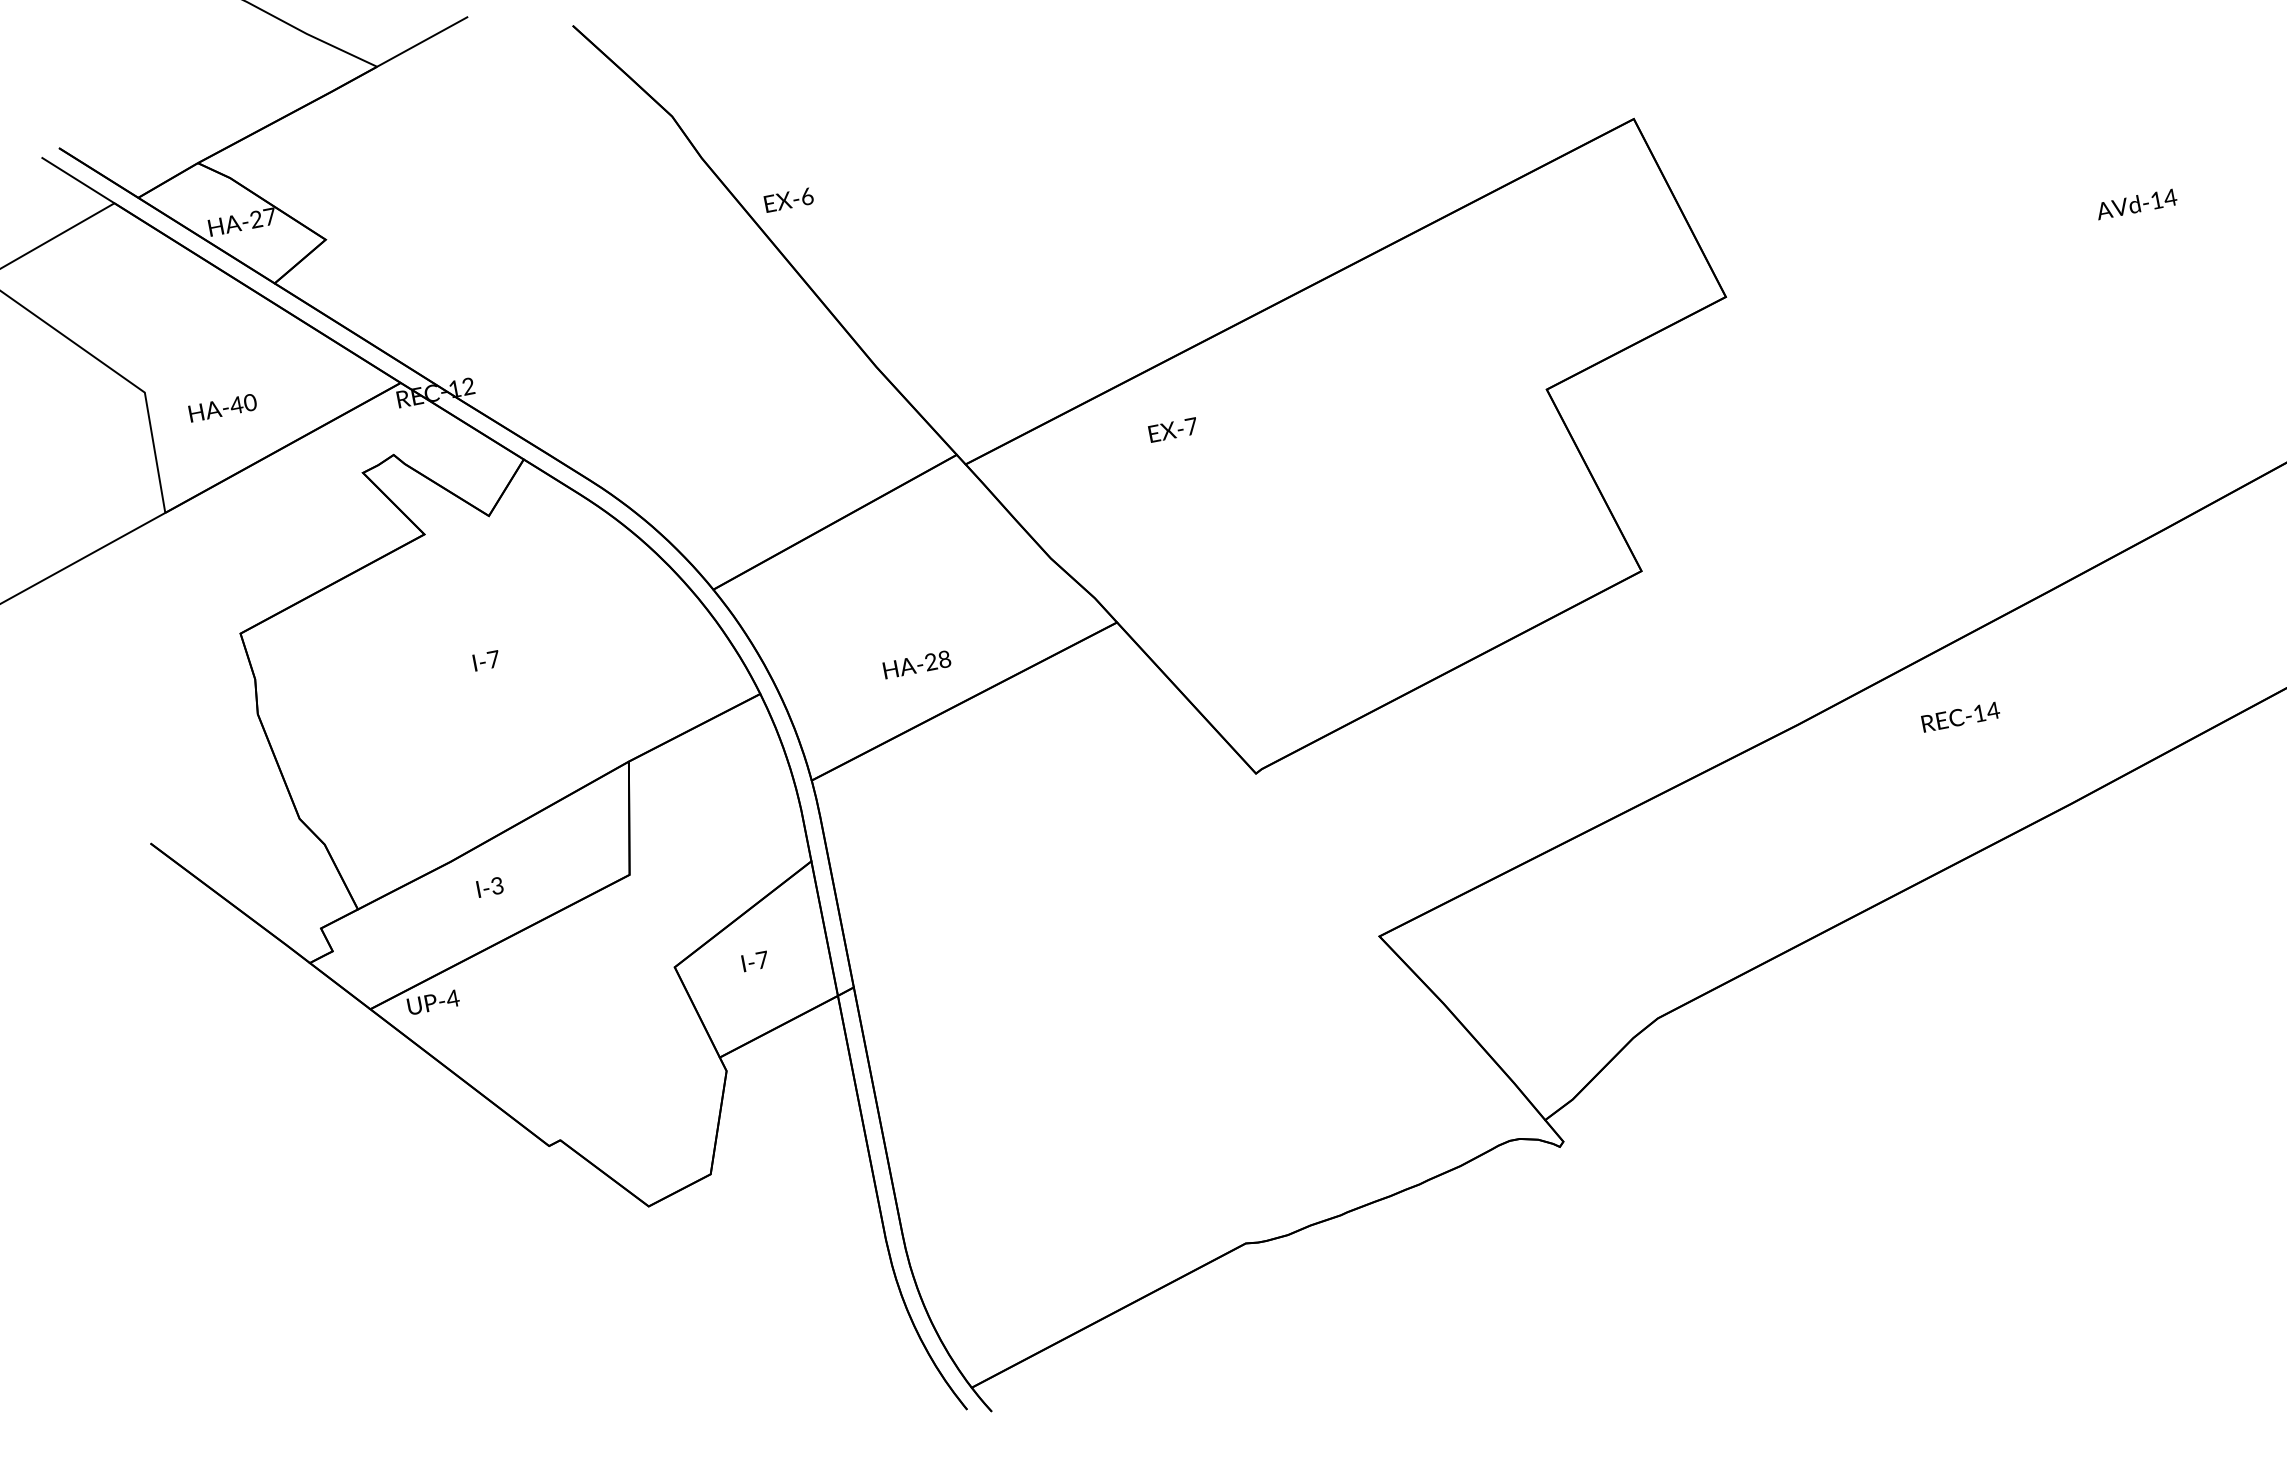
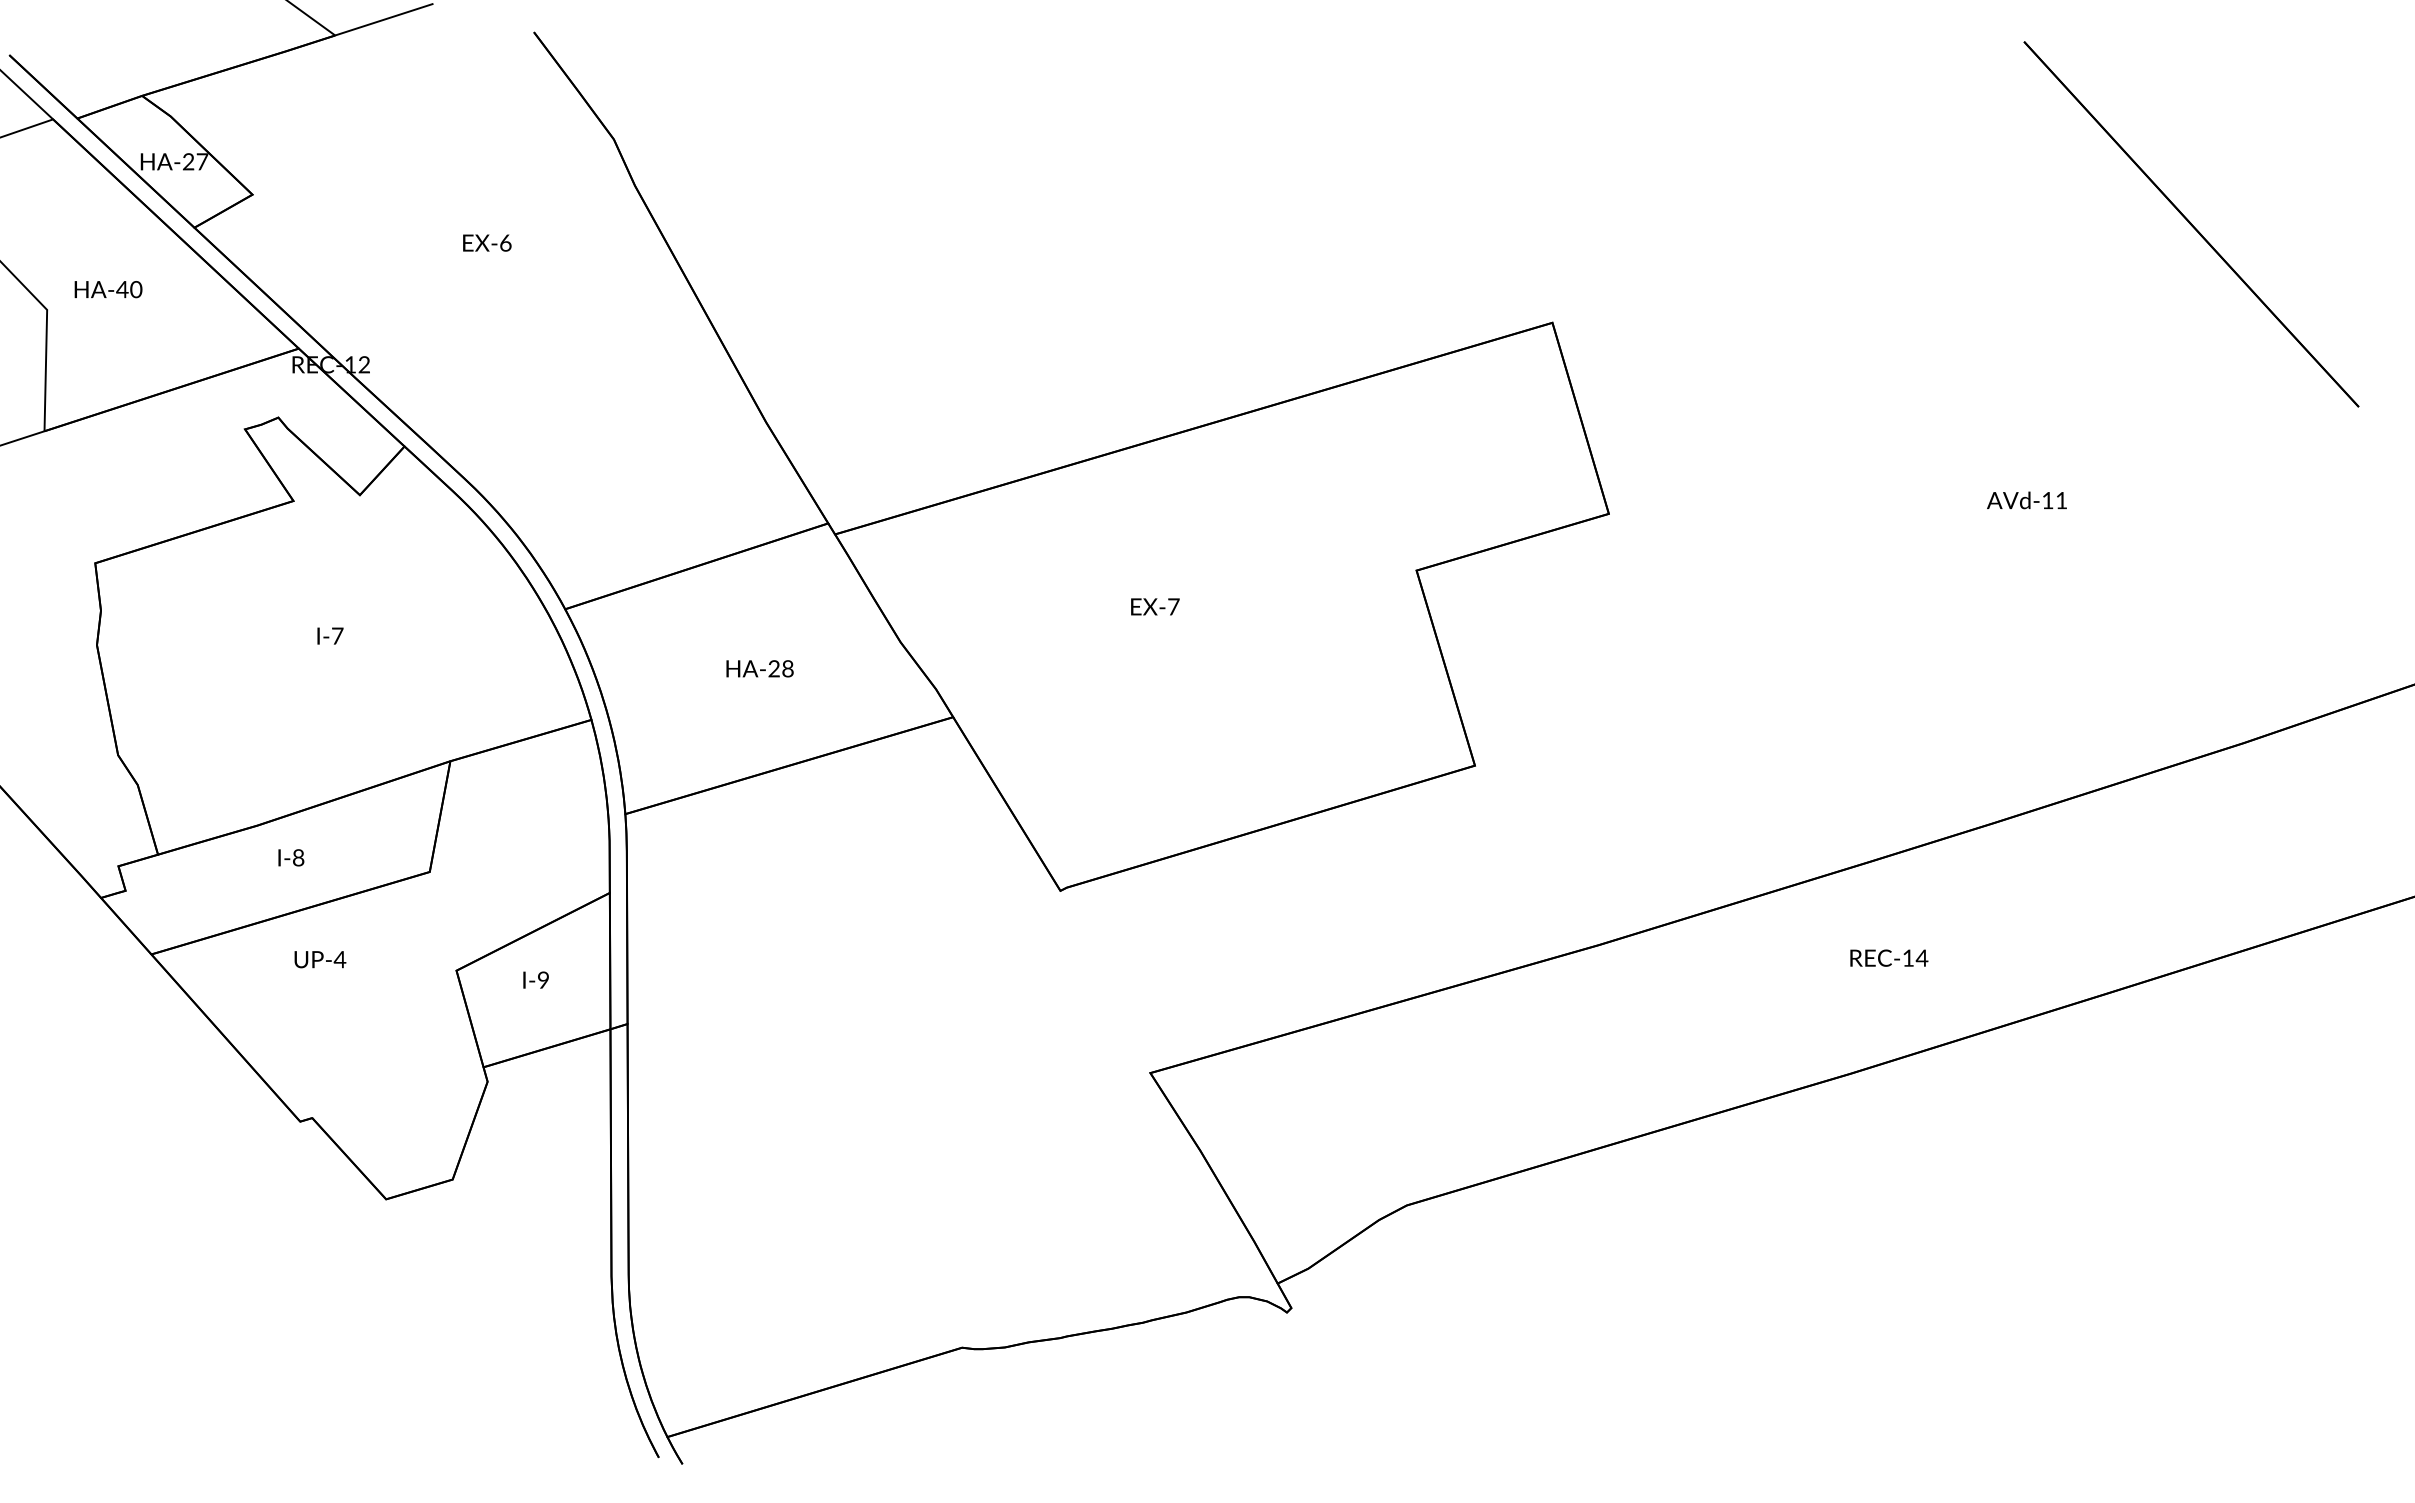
text: (2170, 197) -> (2061, 500), AVd-14 -> AVd-11
text: (789, 199) -> (487, 242), moved
text: (222, 407) -> (108, 289), moved
text: (1173, 429) -> (1155, 606), moved
text: (916, 664) -> (759, 668), moved
text: (1960, 716) -> (1889, 957), moved
text: (497, 885) -> (298, 857), I-3 -> I-8
text: (762, 959) -> (543, 979), I-7 -> I-9
text: (433, 1002) -> (320, 959), moved

